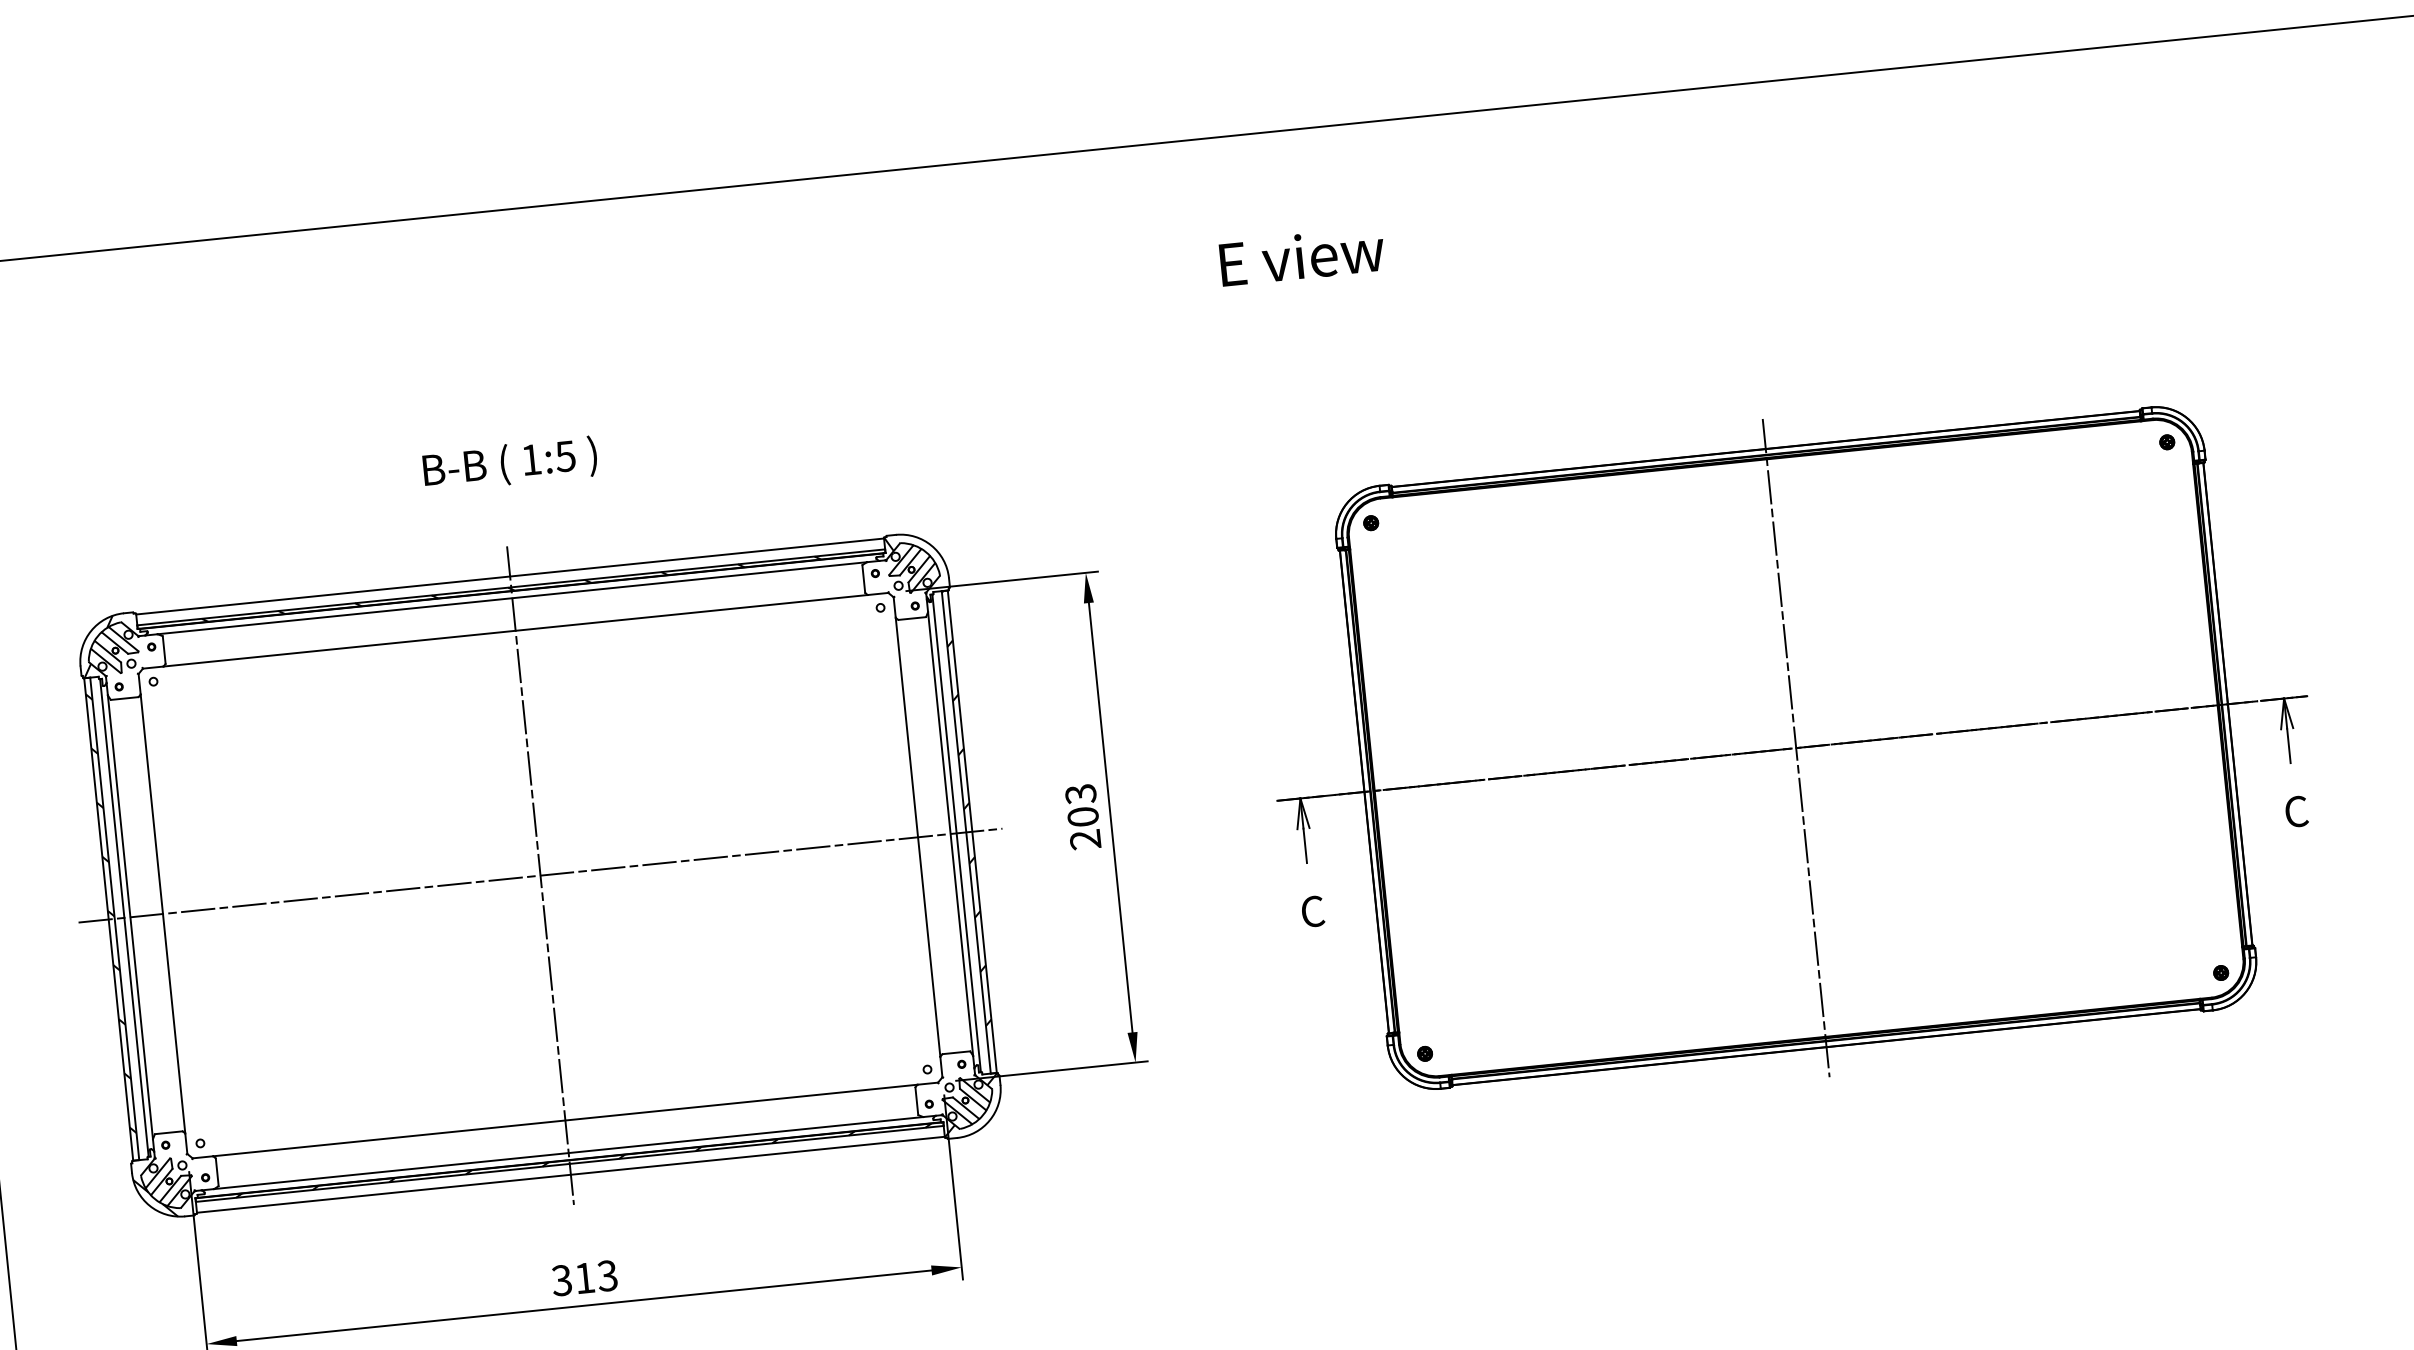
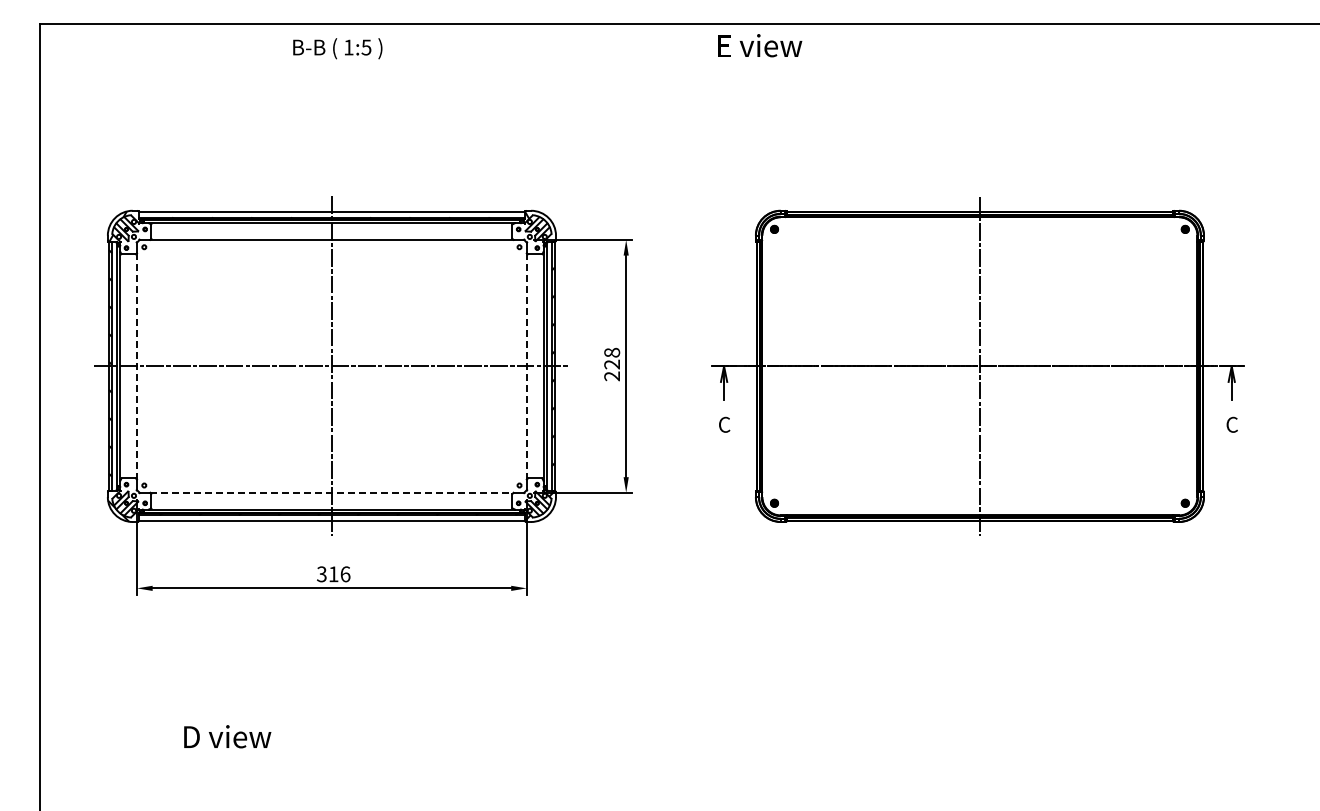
text: (1302, 256) -> (760, 45), moved
text: (509, 463) -> (337, 48), moved
text: (1082, 805) -> (612, 358), 203 -> 228
line: (917, 835) -> (526, 365), solid -> dashed
line: (163, 914) -> (137, 366), solid -> dashed
line: (564, 1120) -> (331, 492), solid -> dashed
text: (607, 1276) -> (345, 574), 313 -> 316

